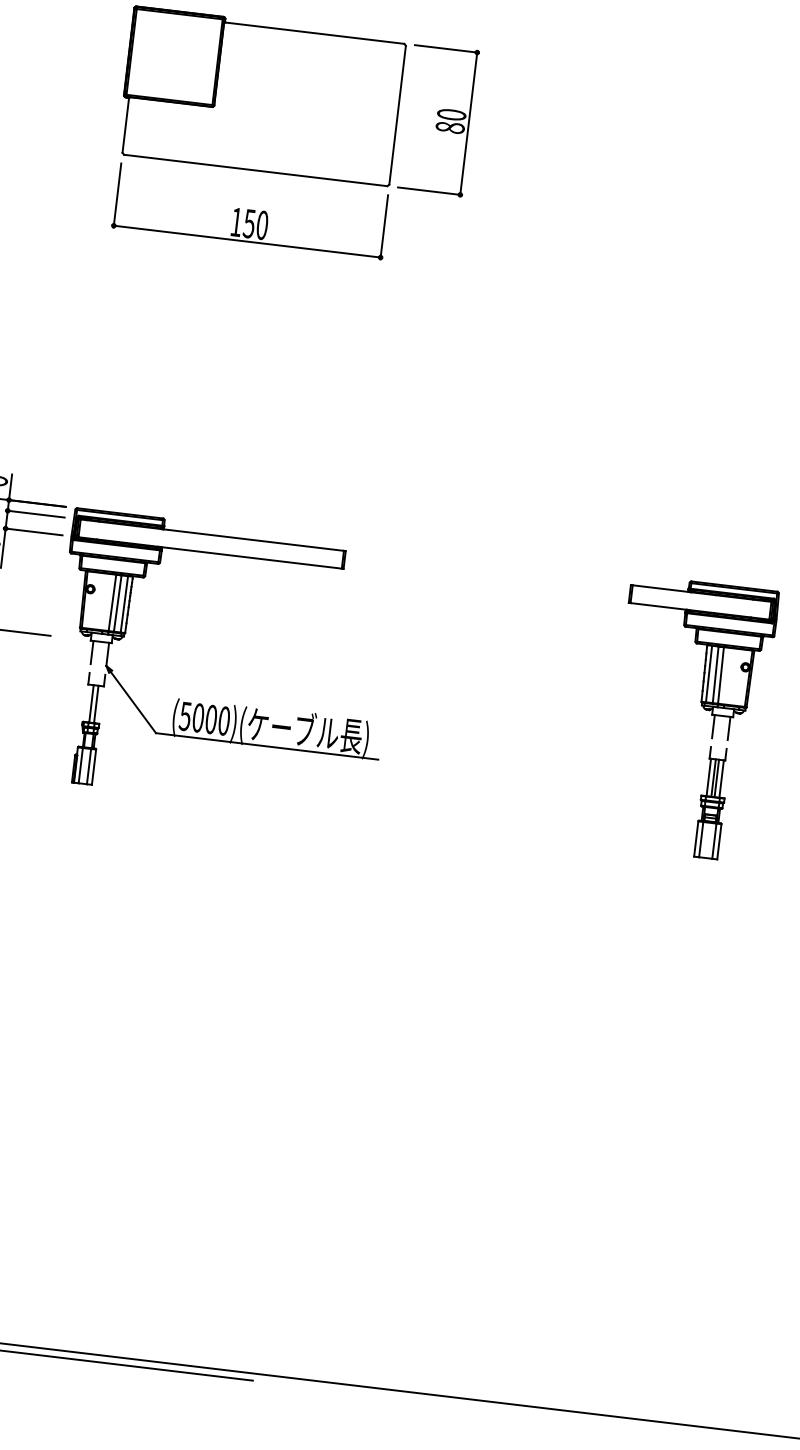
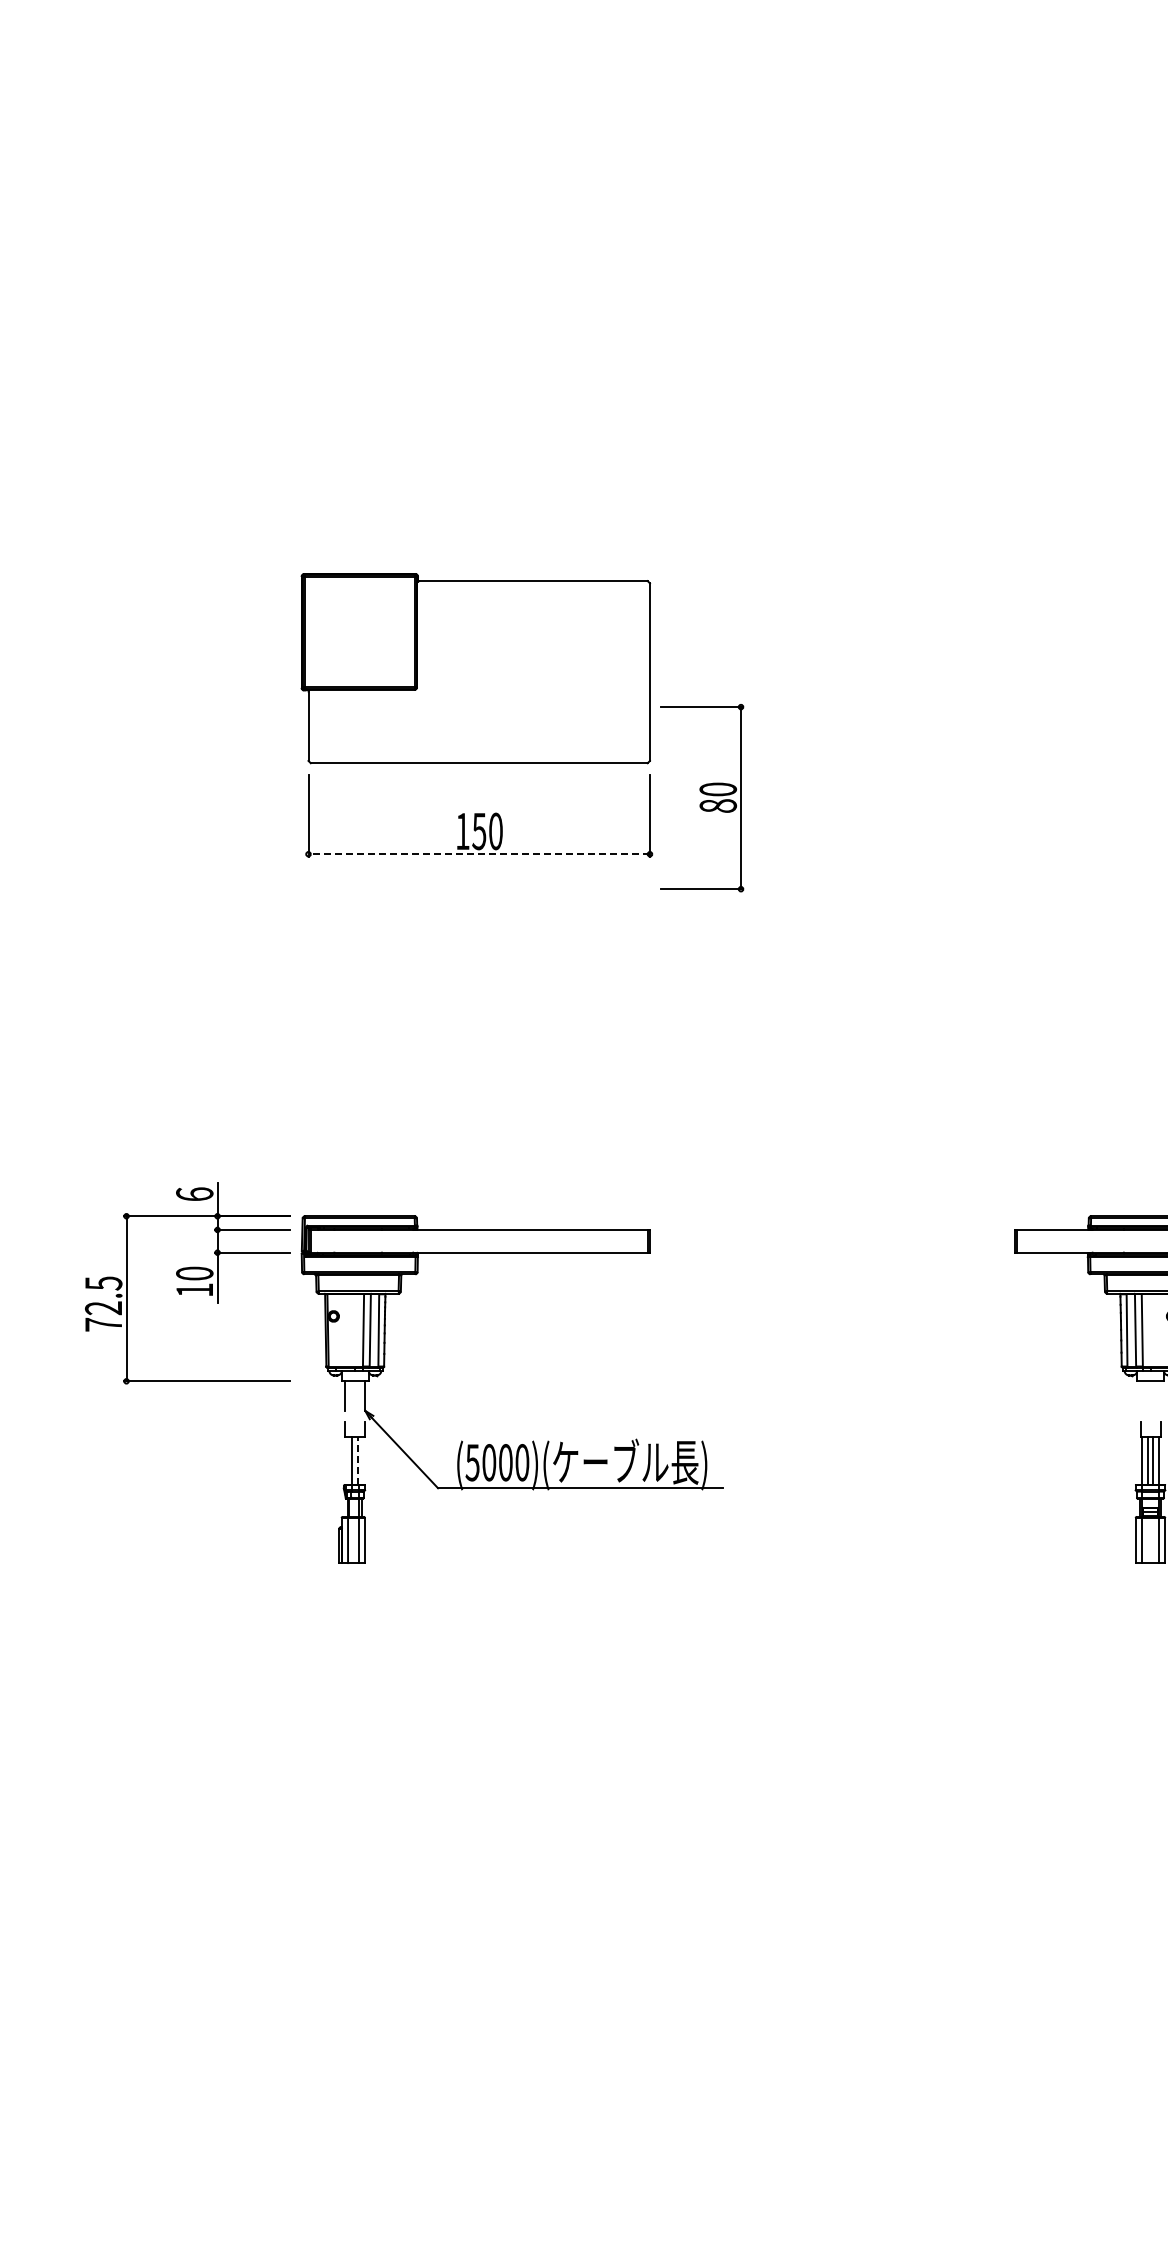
part: (438, 120) -> (702, 798), moved
line: (247, 241) -> (479, 854), solid -> dashed
line: (96, 704) -> (358, 1460), solid -> dashed
line: (713, 726) -> (1140, 1395), removed
line: (729, 728) -> (1160, 1395), removed

